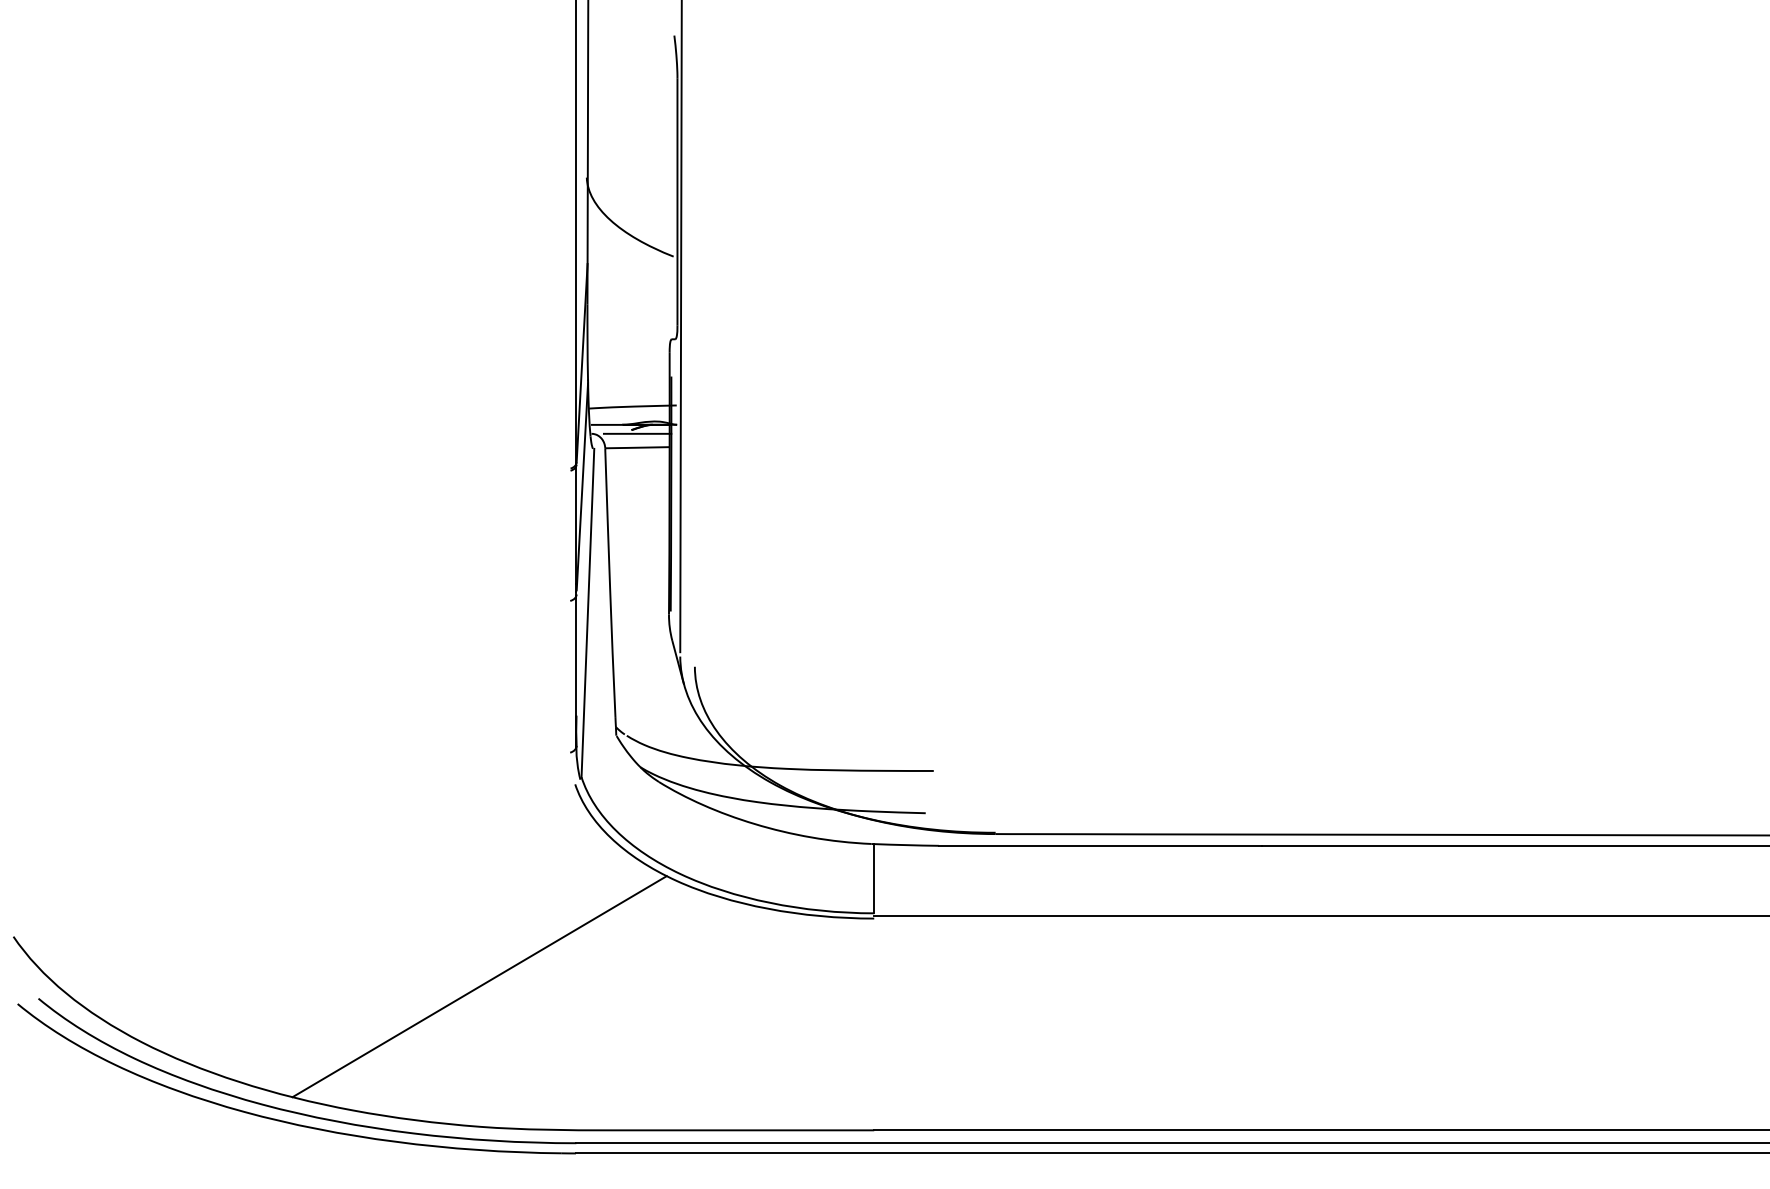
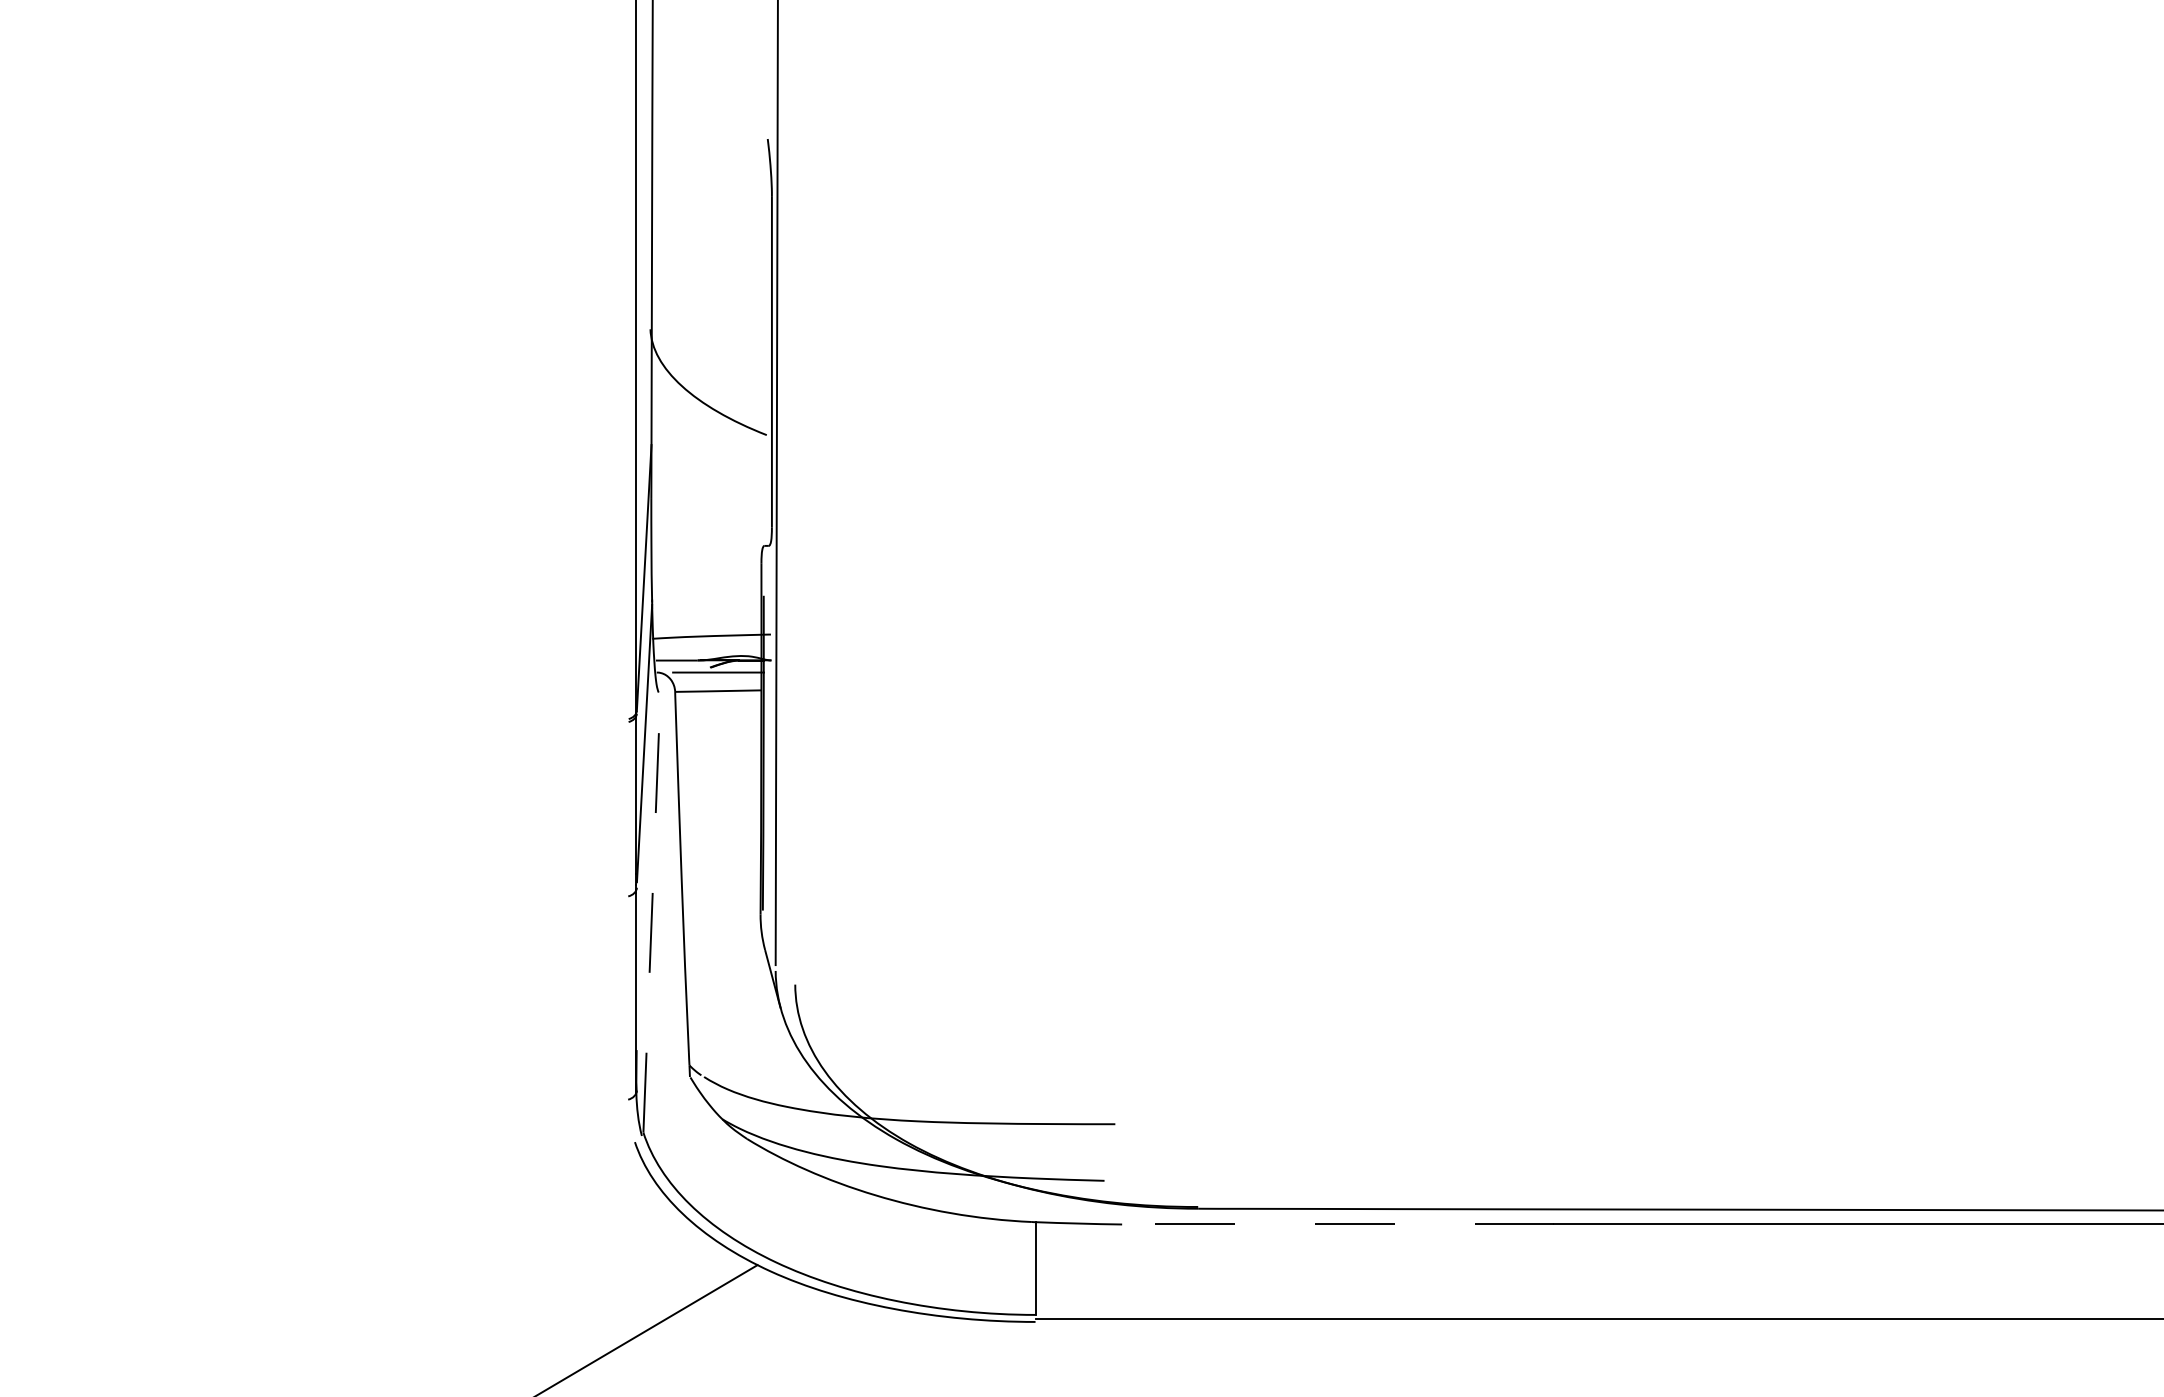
line: (587, 612) -> (651, 911), solid -> dashed
line: (1099, 845) -> (1337, 1224), solid -> dashed

